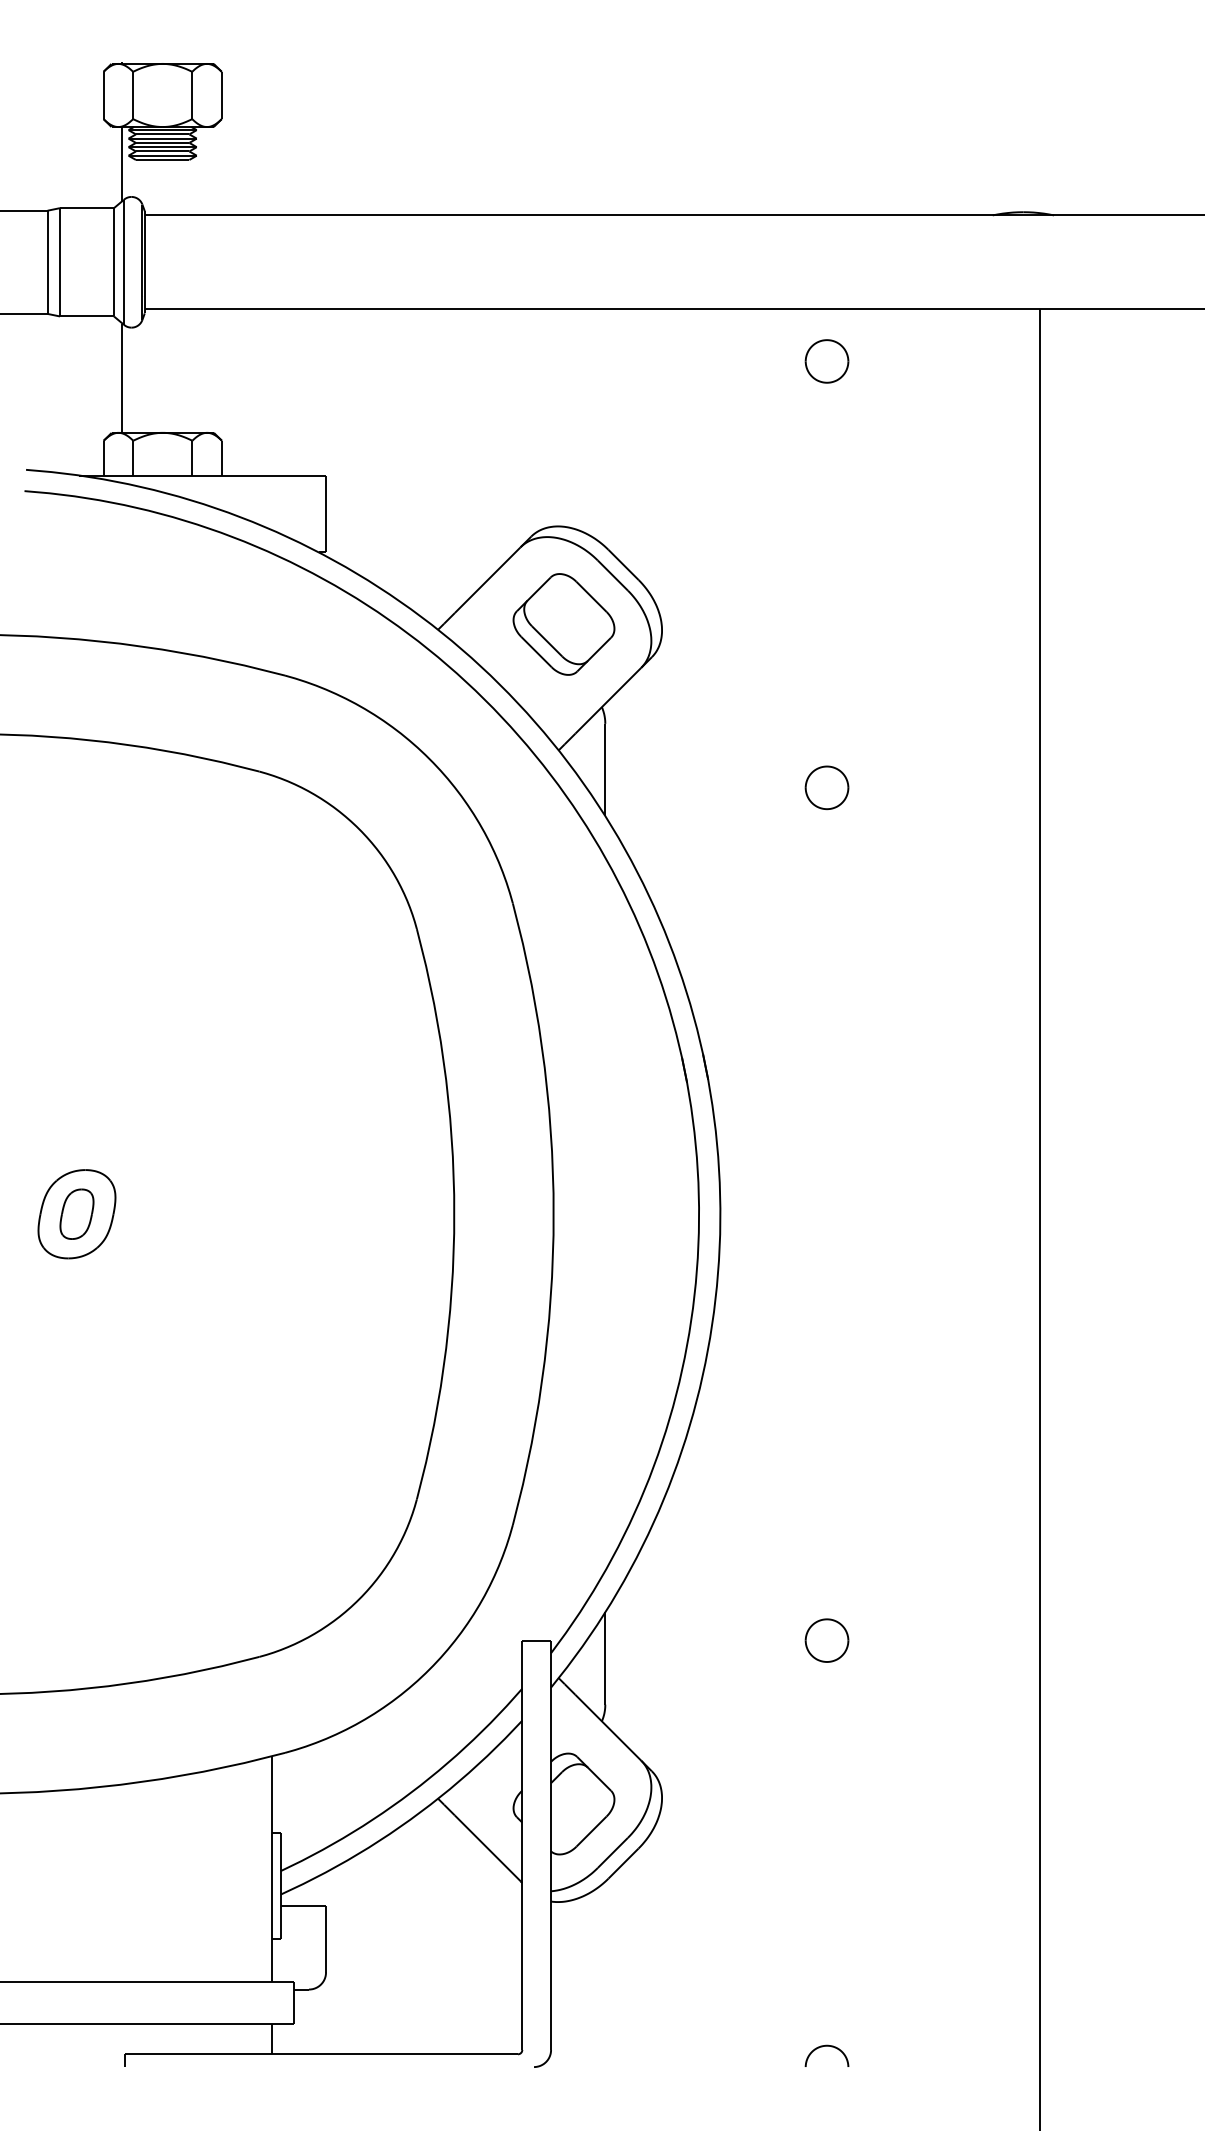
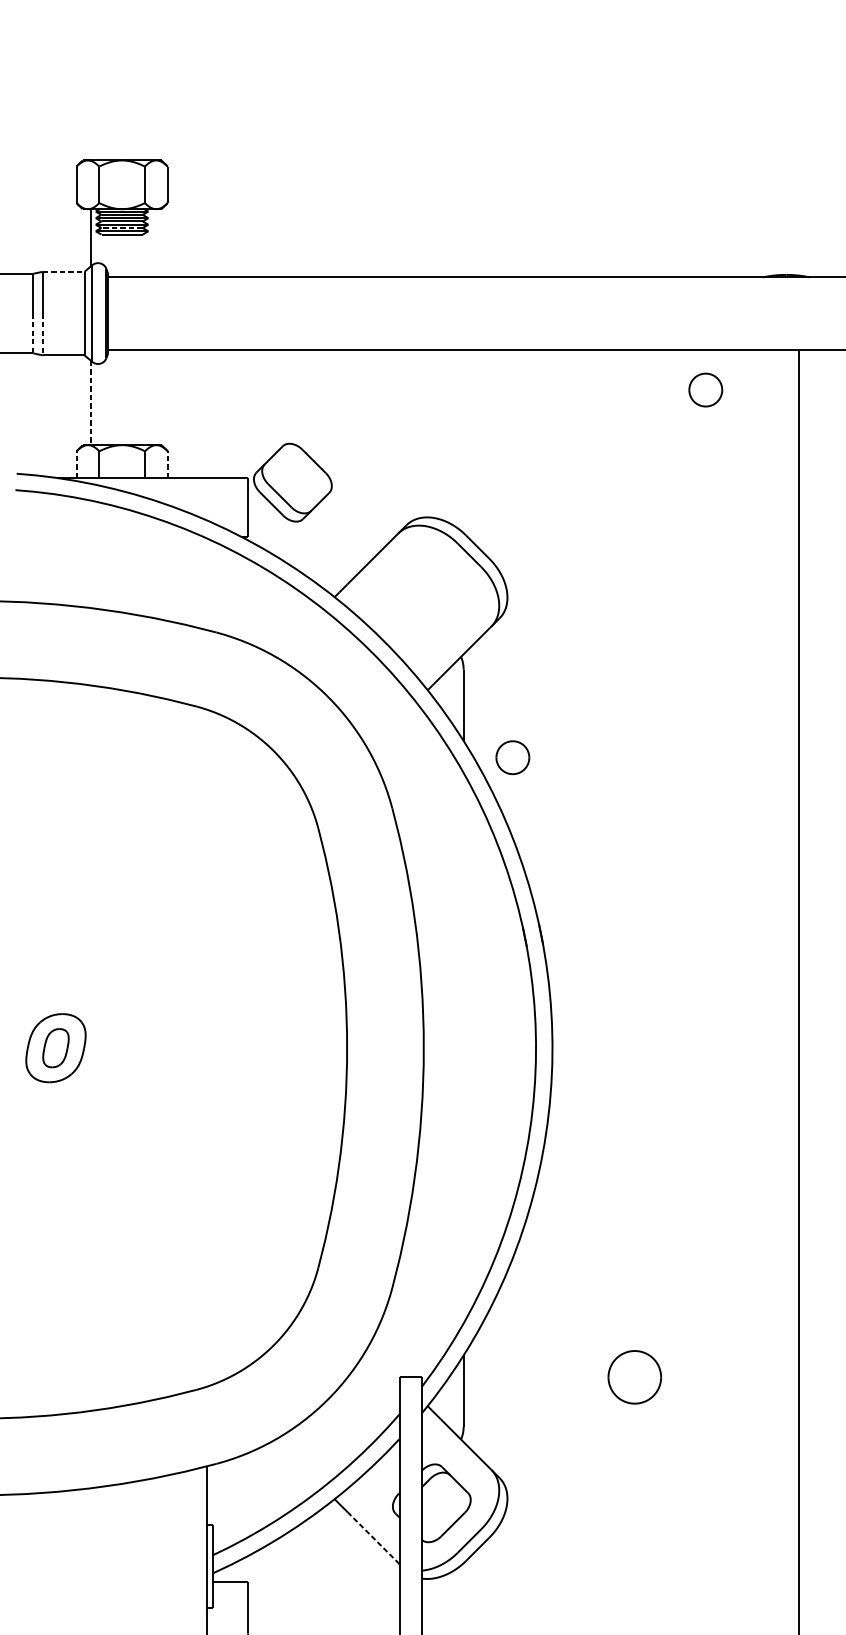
line: (162, 151) -> (121, 228), solid -> dashed
line: (87, 208) -> (64, 272), solid -> dashed
line: (47, 288) -> (33, 333), solid -> dashed
line: (60, 289) -> (43, 334), solid -> dashed
part: (826, 361) -> (705, 390), moved
line: (122, 378) -> (91, 403), solid -> dashed
line: (103, 457) -> (76, 464), solid -> dashed
line: (221, 457) -> (167, 464), solid -> dashed
part: (563, 624) -> (292, 482), moved
part: (826, 787) -> (512, 757), moved
part: (826, 1640) -> (634, 1377), size x1.6
line: (487, 1848) -> (372, 1537), solid -> dashed

